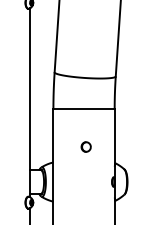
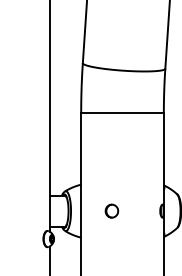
part: (85, 146) -> (110, 210), moved

